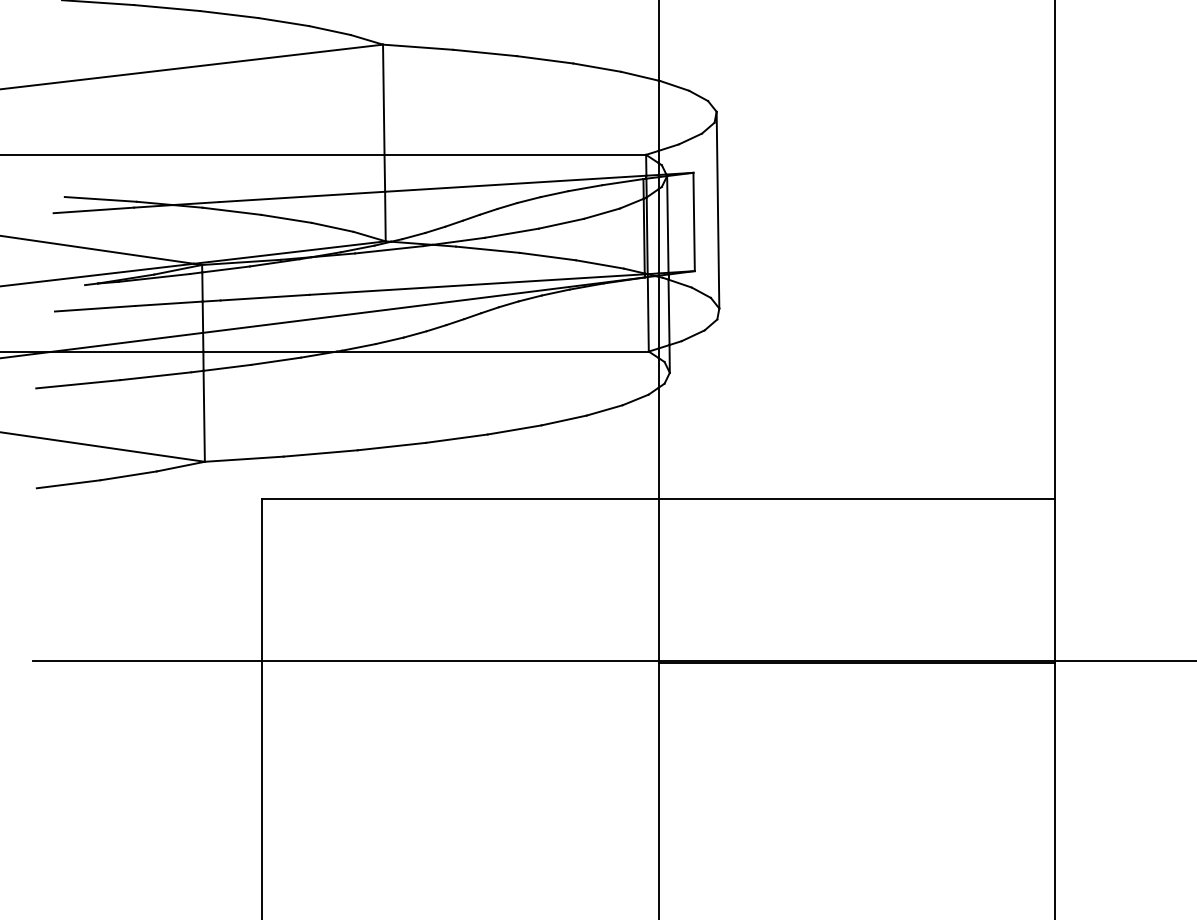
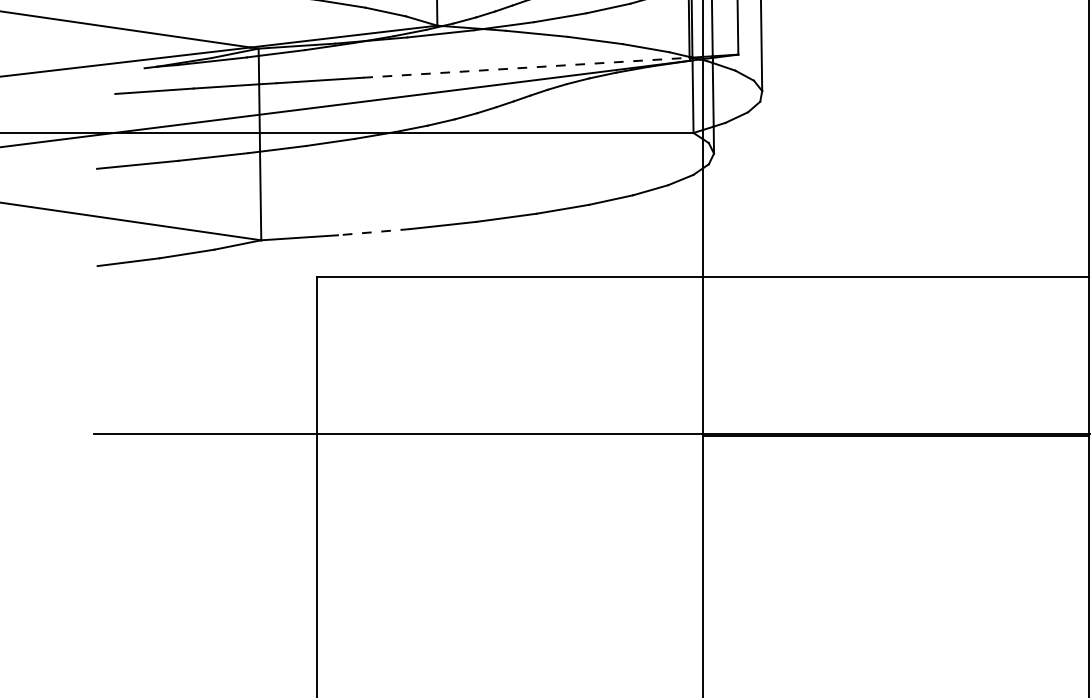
line: (477, 284) -> (526, 67), solid -> dashed
line: (320, 453) -> (373, 232), solid -> dashed

